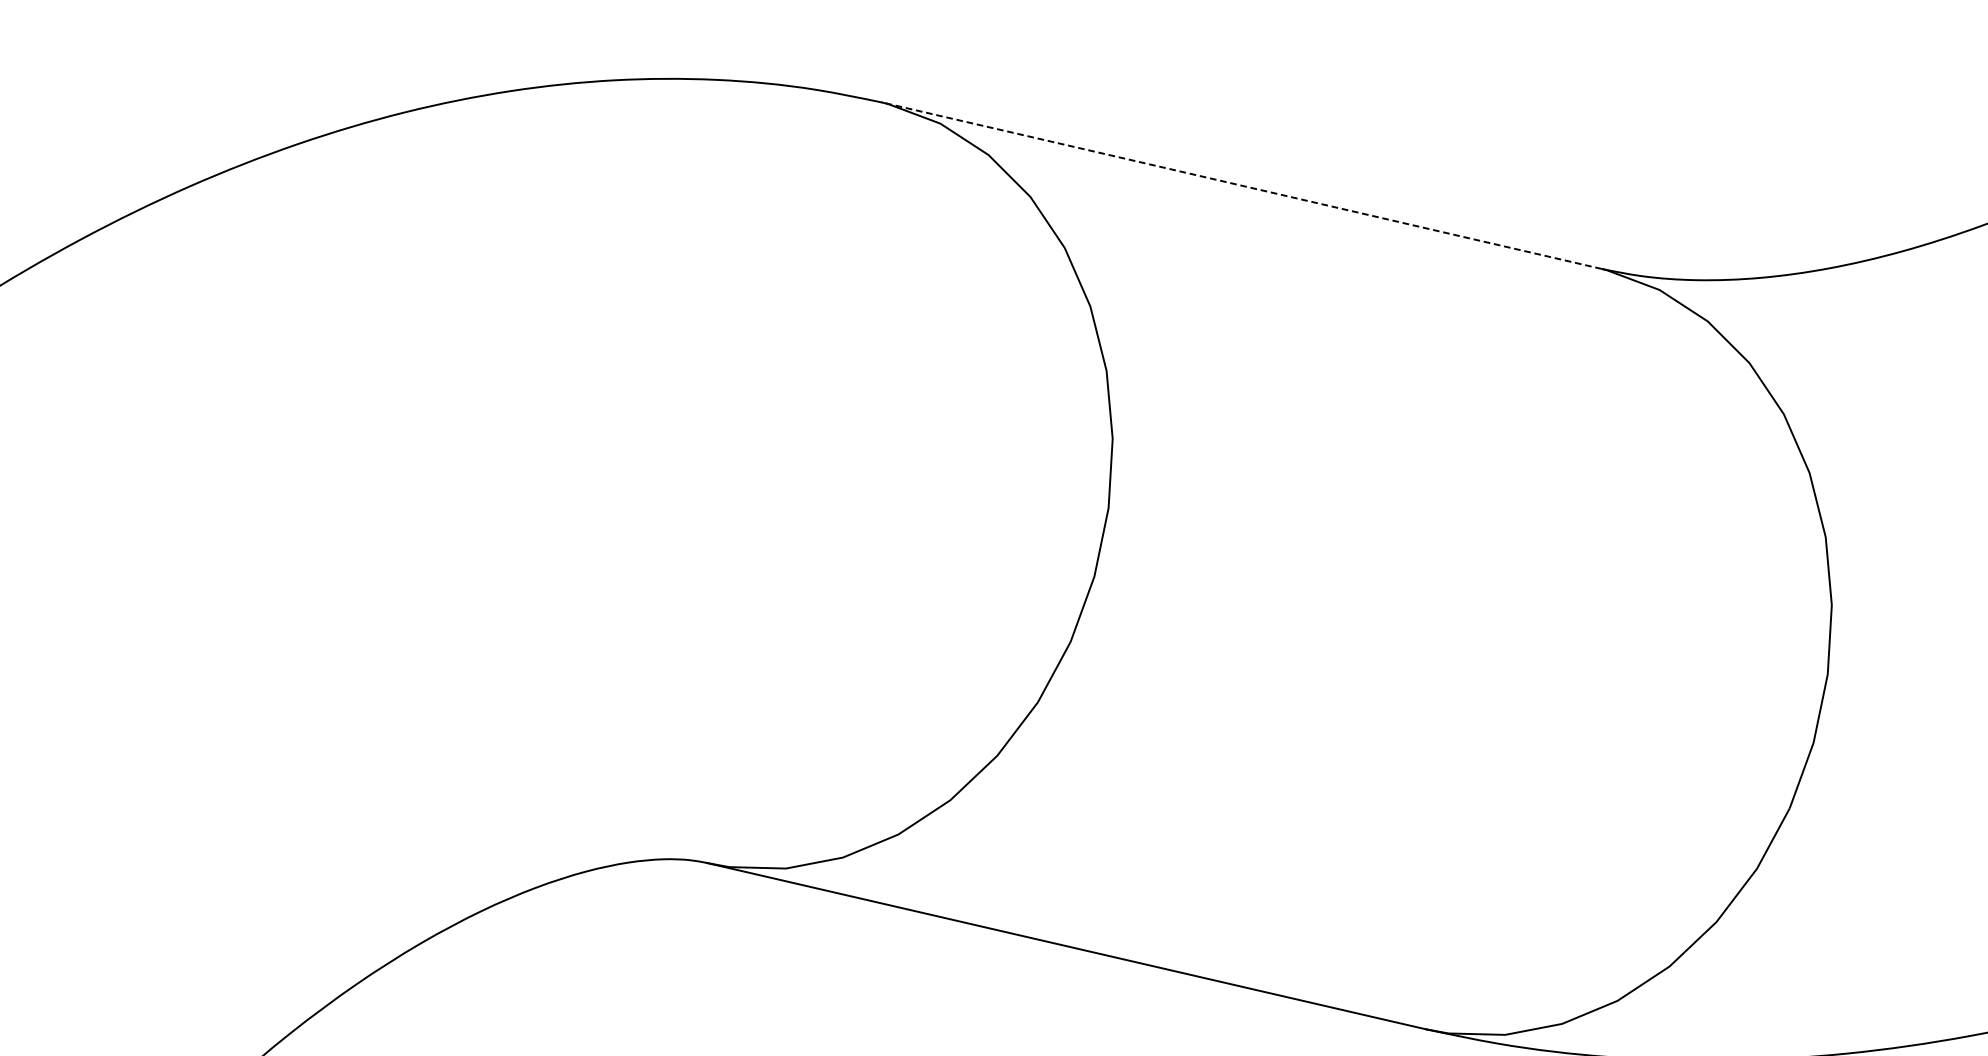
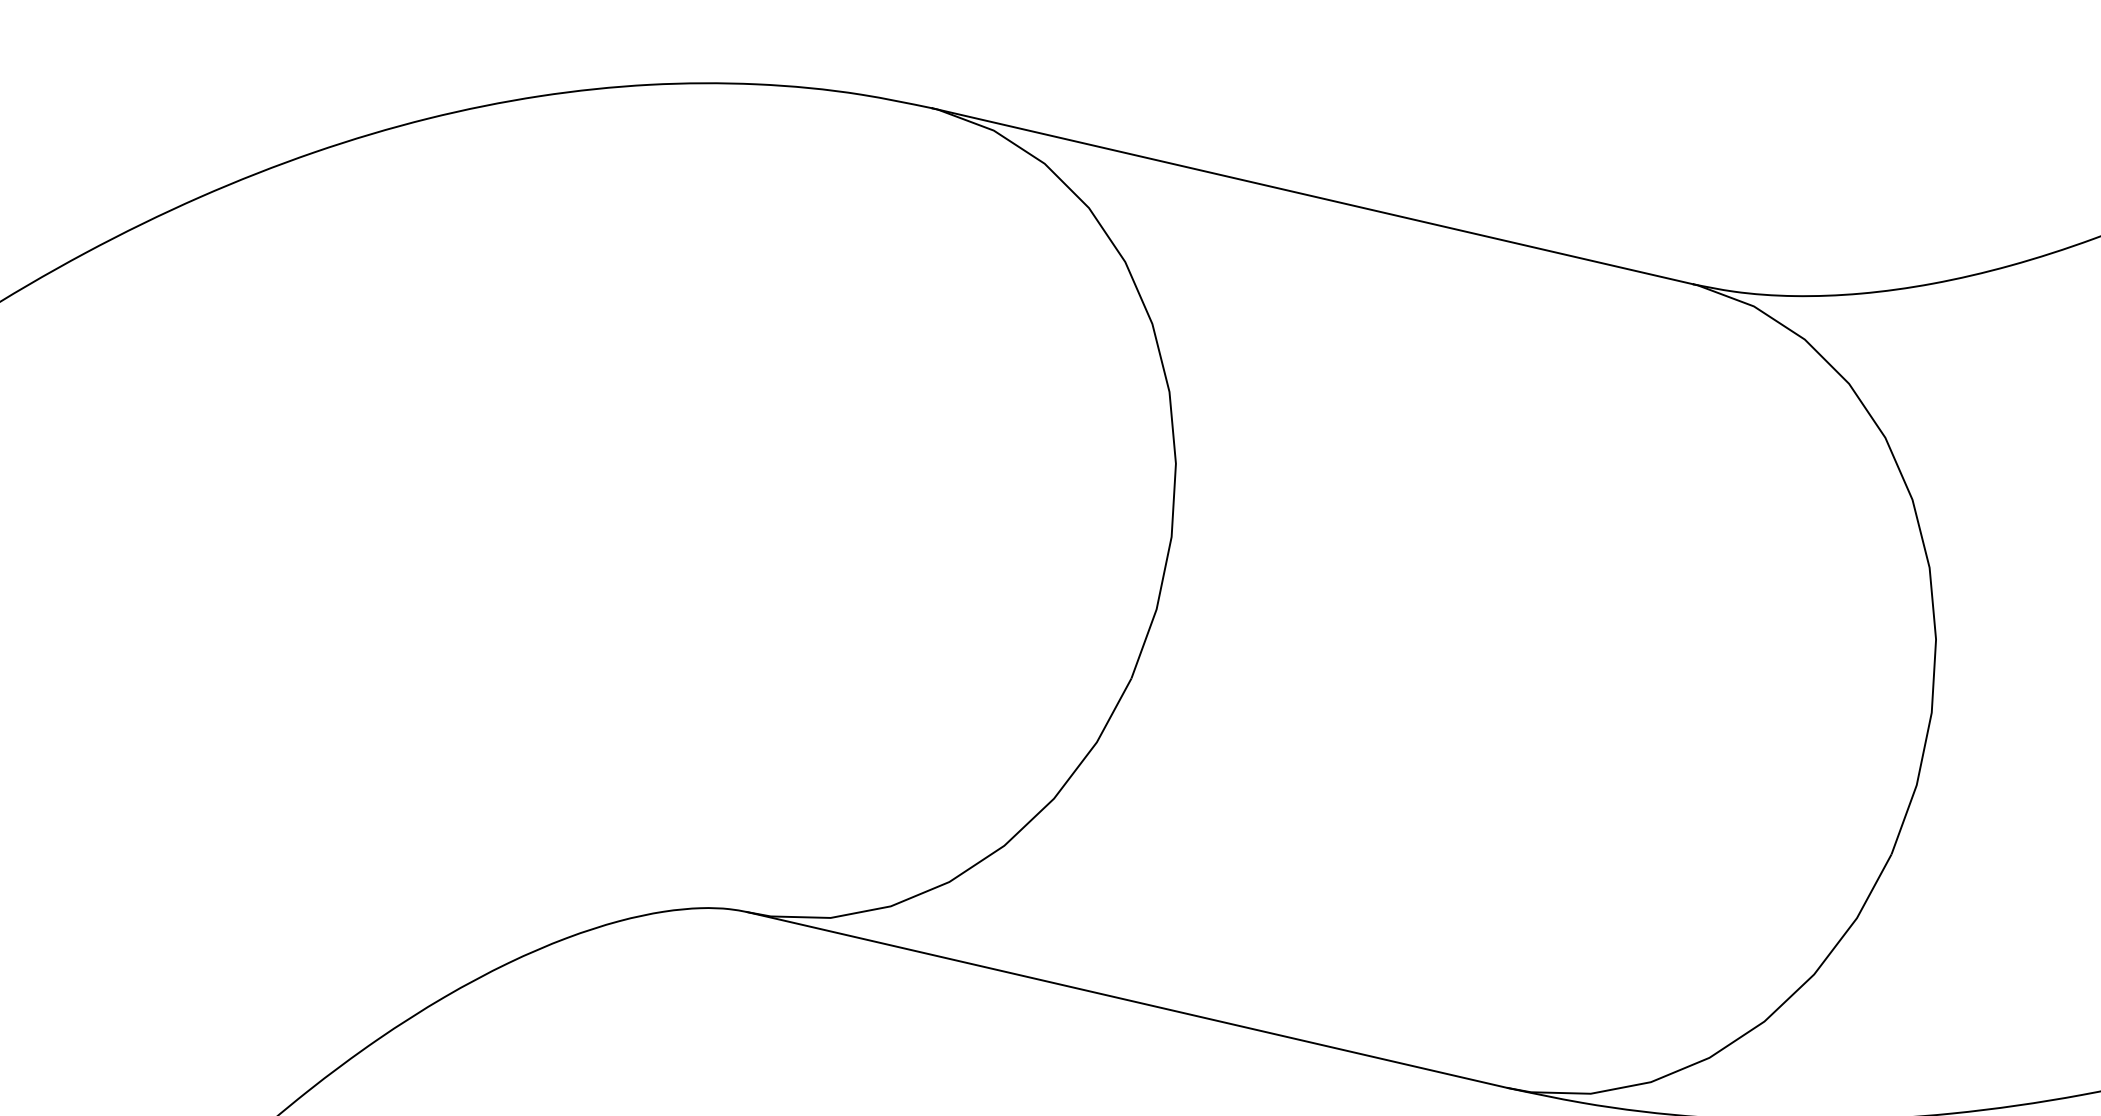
line: (1241, 185) -> (1312, 196), dashed -> solid

